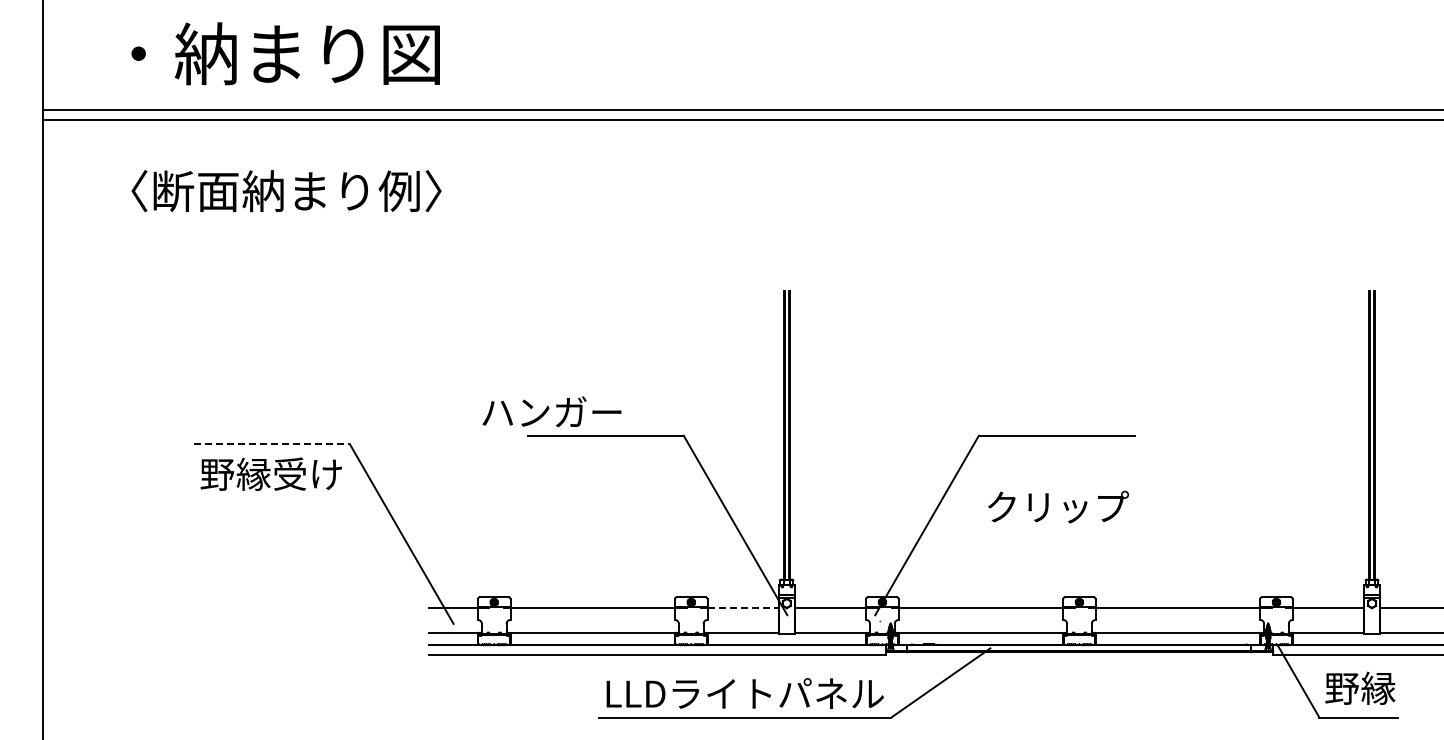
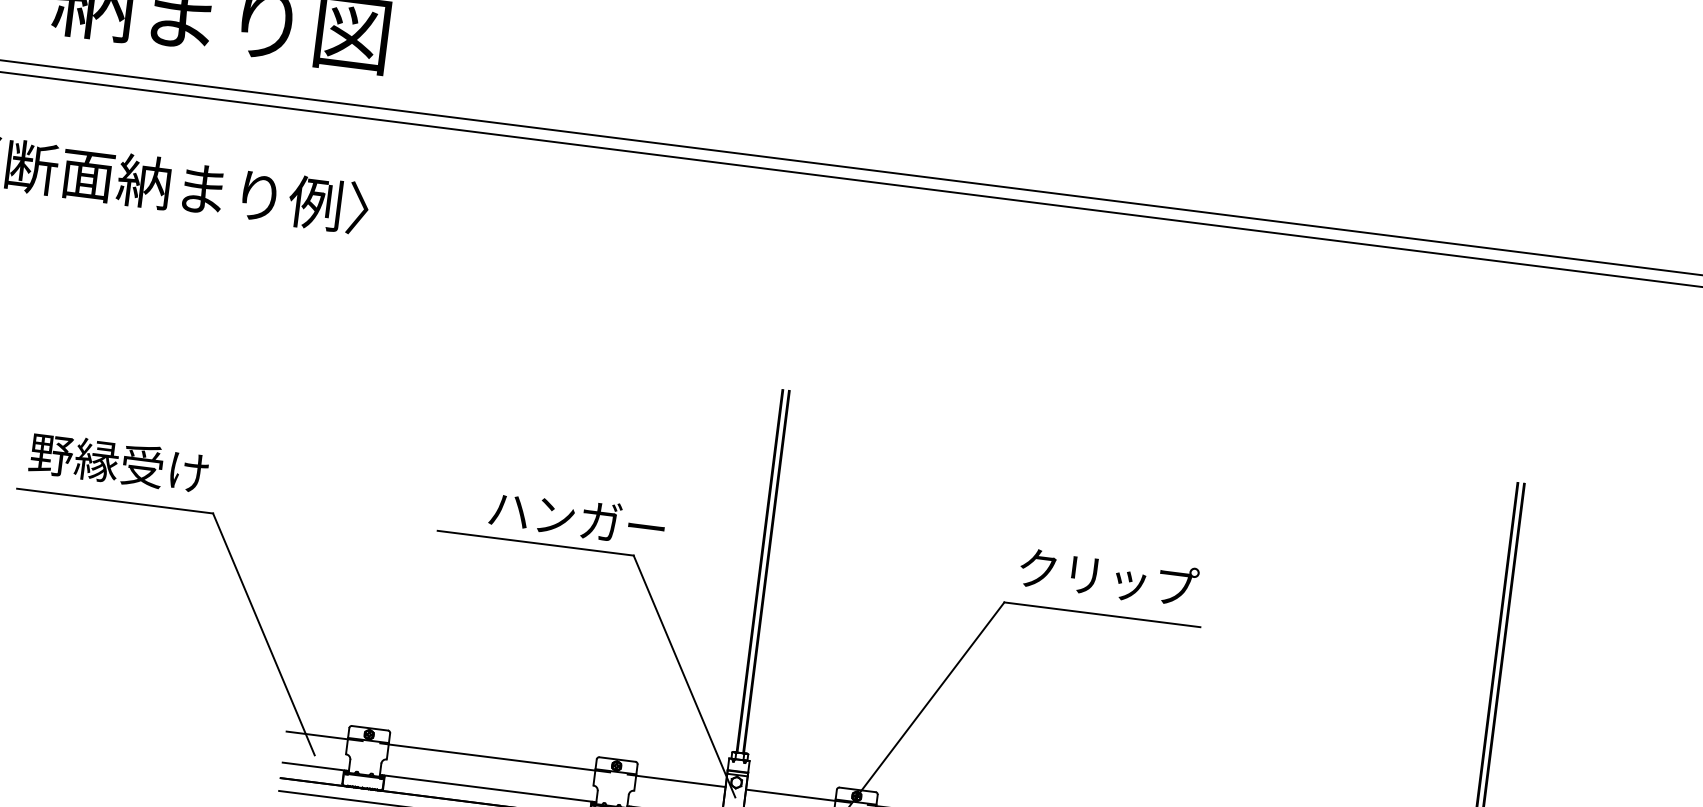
text: (551, 411) -> (576, 517), moved
line: (272, 444) -> (115, 501), dashed -> solid
text: (270, 473) -> (118, 462), moved
text: (1058, 506) -> (1109, 577), moved
line: (743, 608) -> (681, 782), dashed -> solid

